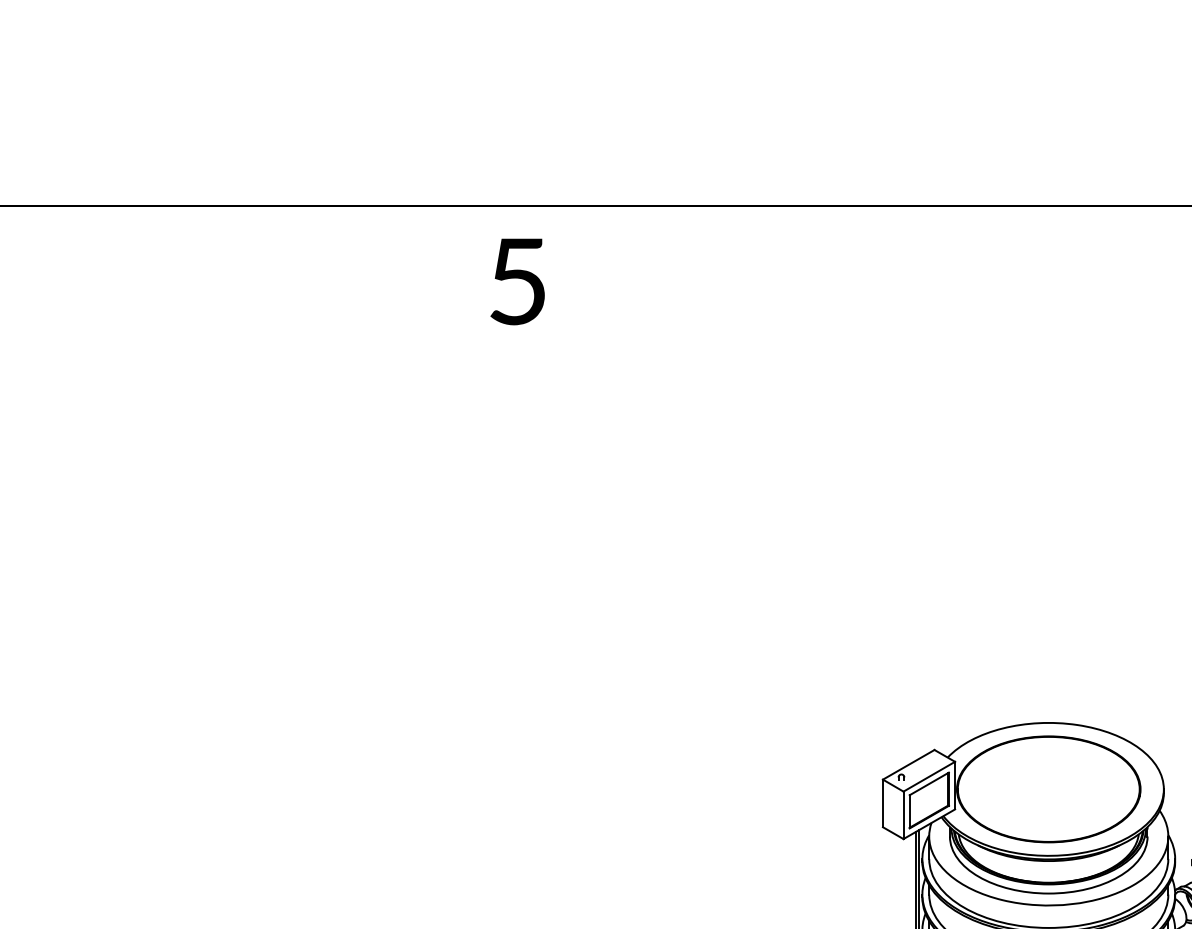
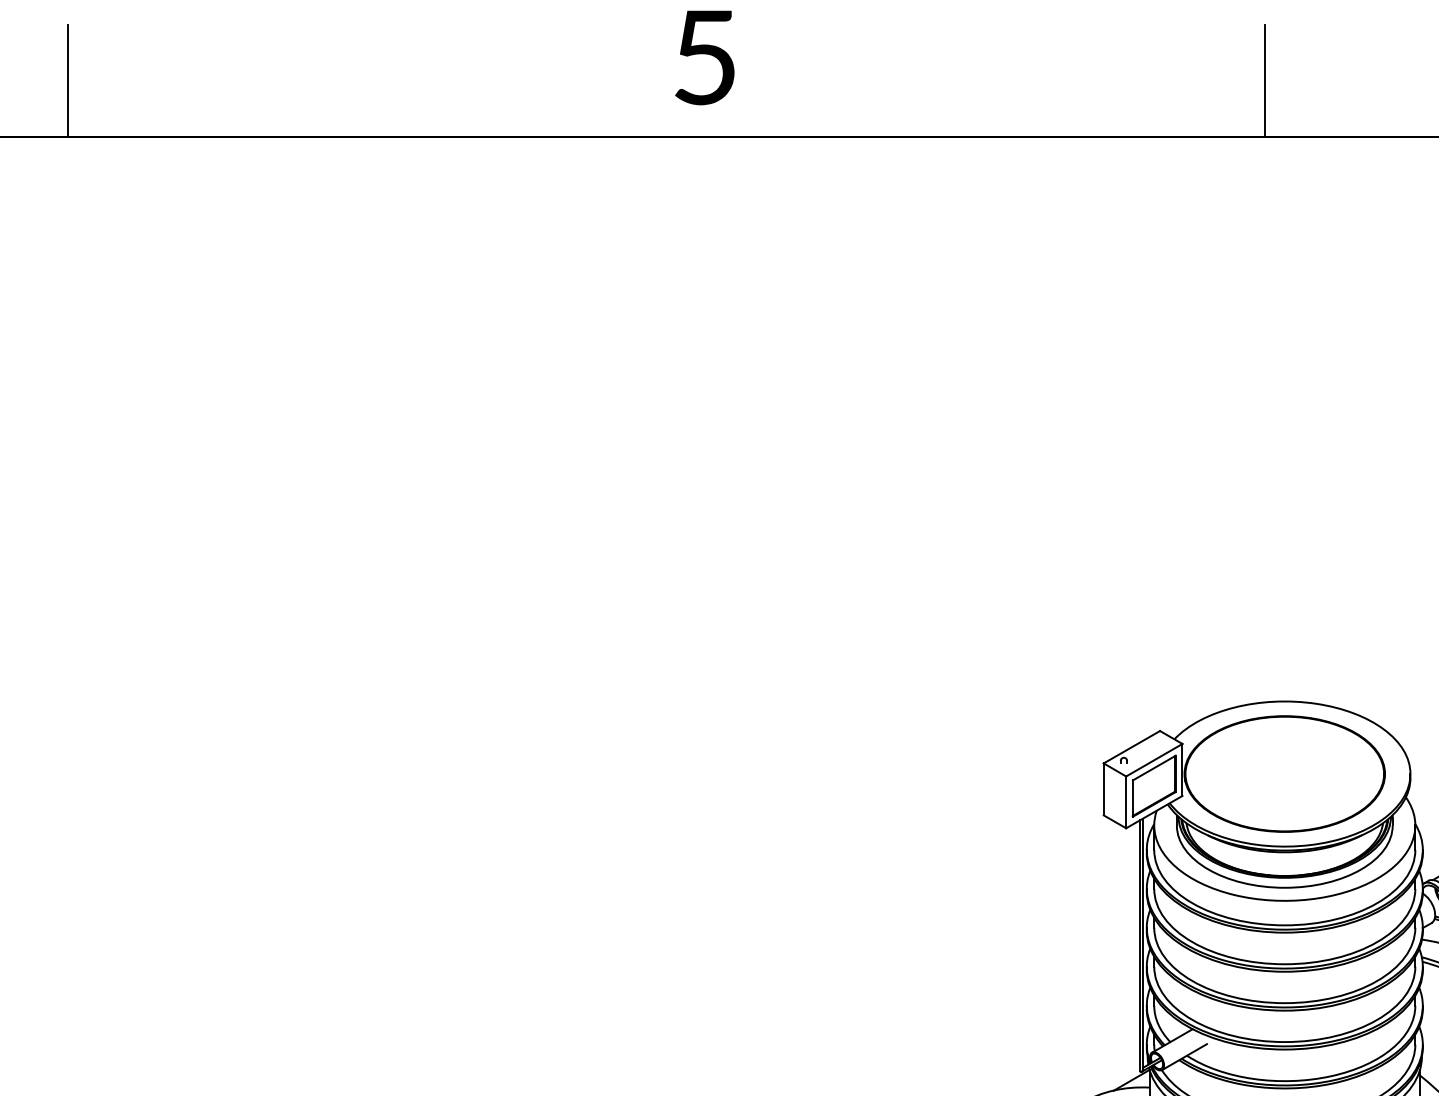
line: (1031, 155) -> (1265, 81), added
text: (517, 281) -> (704, 57), moved

